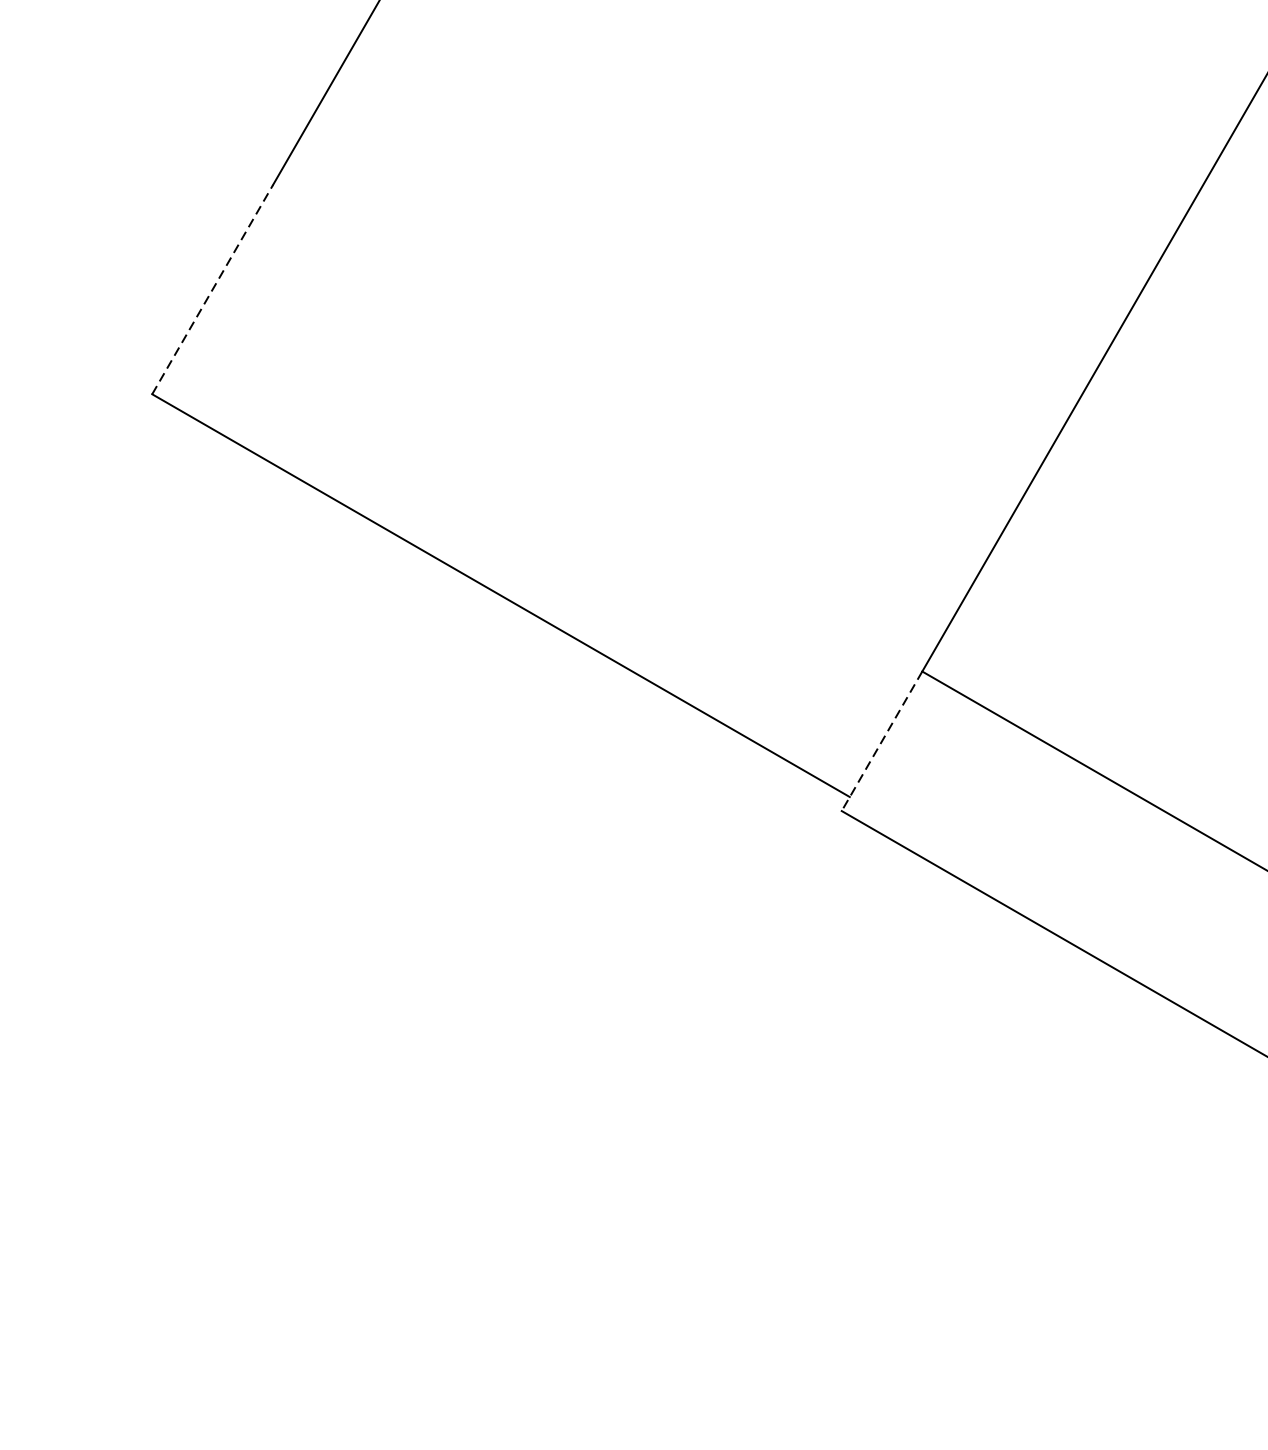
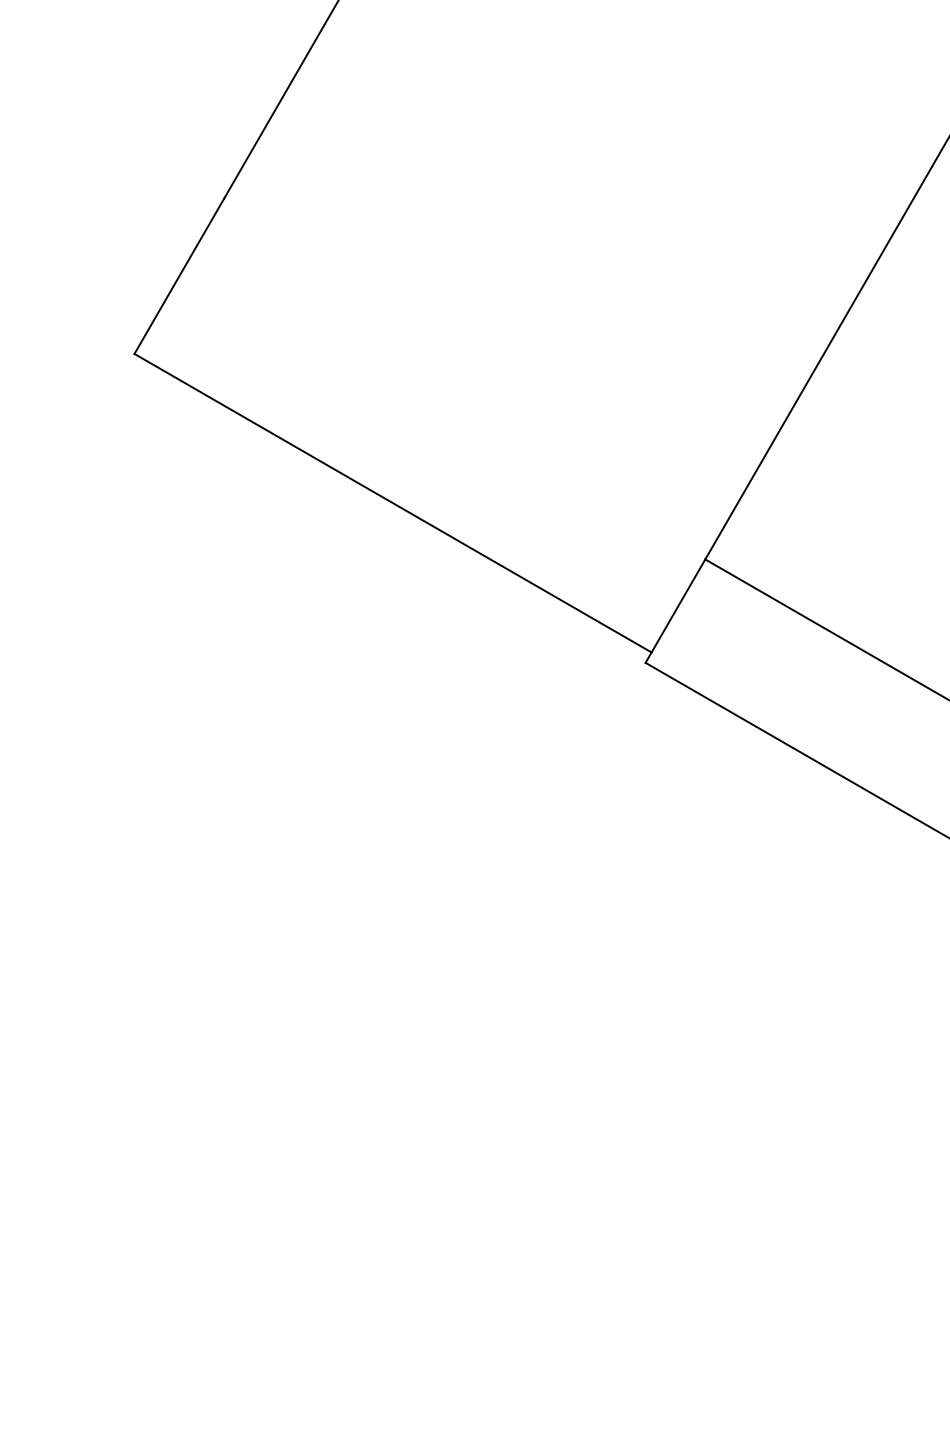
line: (212, 289) -> (179, 276), dashed -> solid
line: (882, 741) -> (675, 611), dashed -> solid

